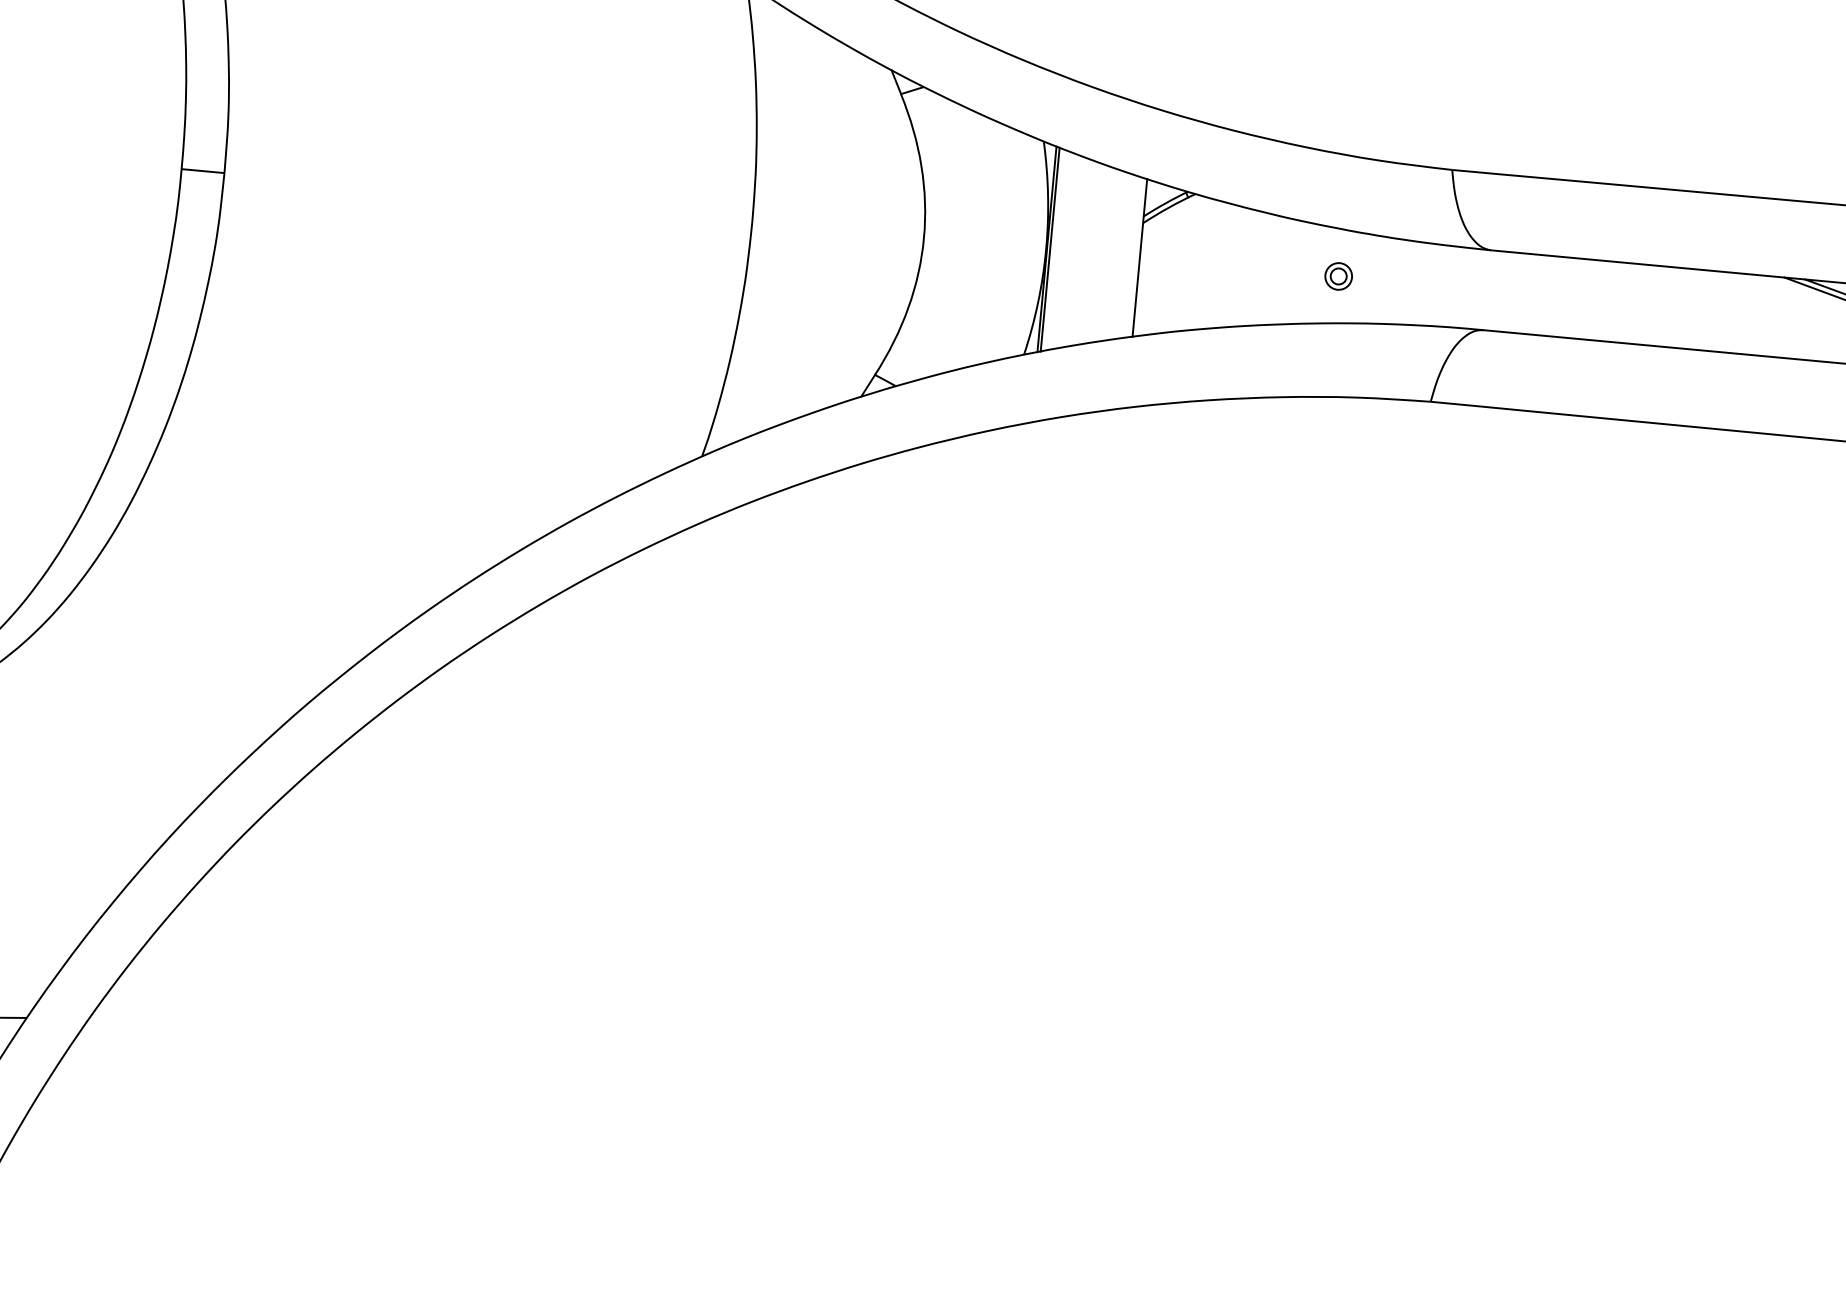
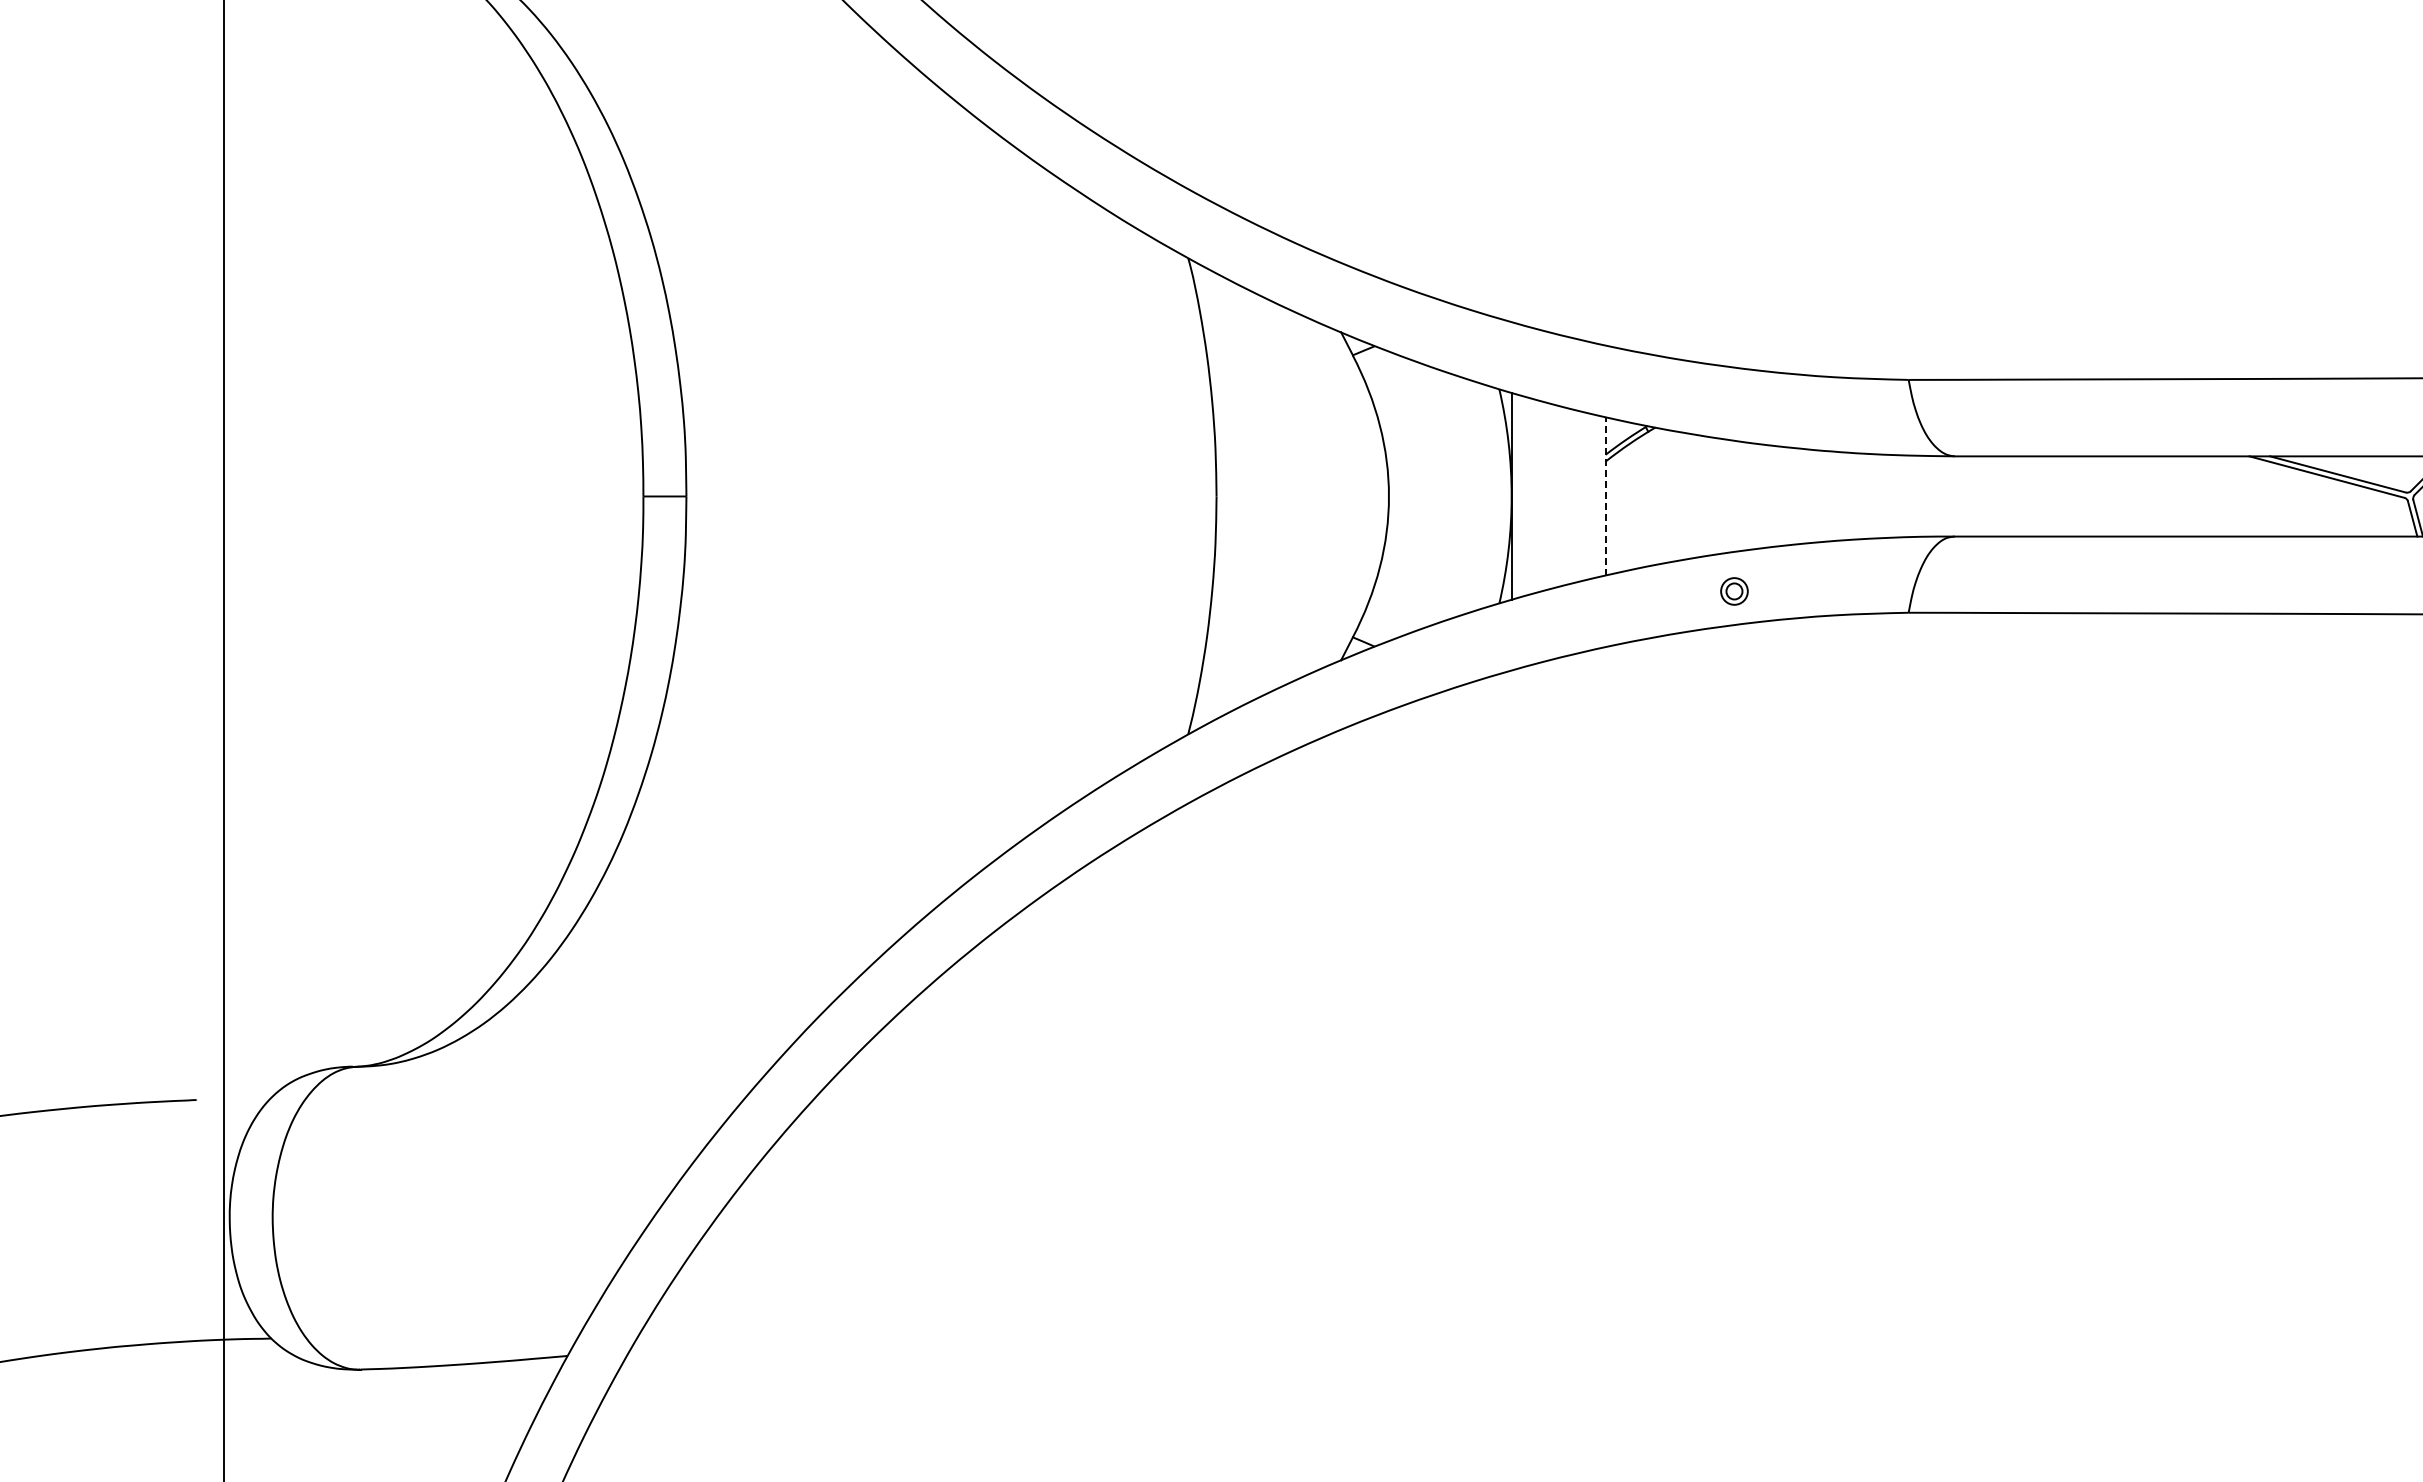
line: (1049, 249) -> (1515, 496), removed
line: (1139, 257) -> (1605, 495), solid -> dashed
part: (1338, 276) -> (1734, 591), moved

